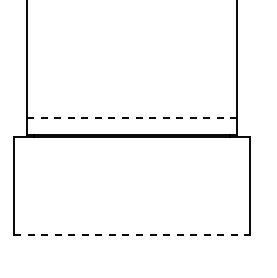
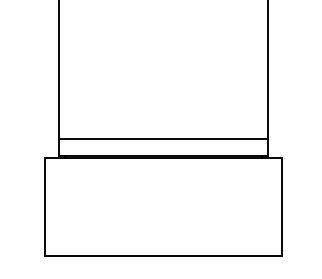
line: (132, 118) -> (163, 139), dashed -> solid
line: (132, 235) -> (163, 256), dashed -> solid

